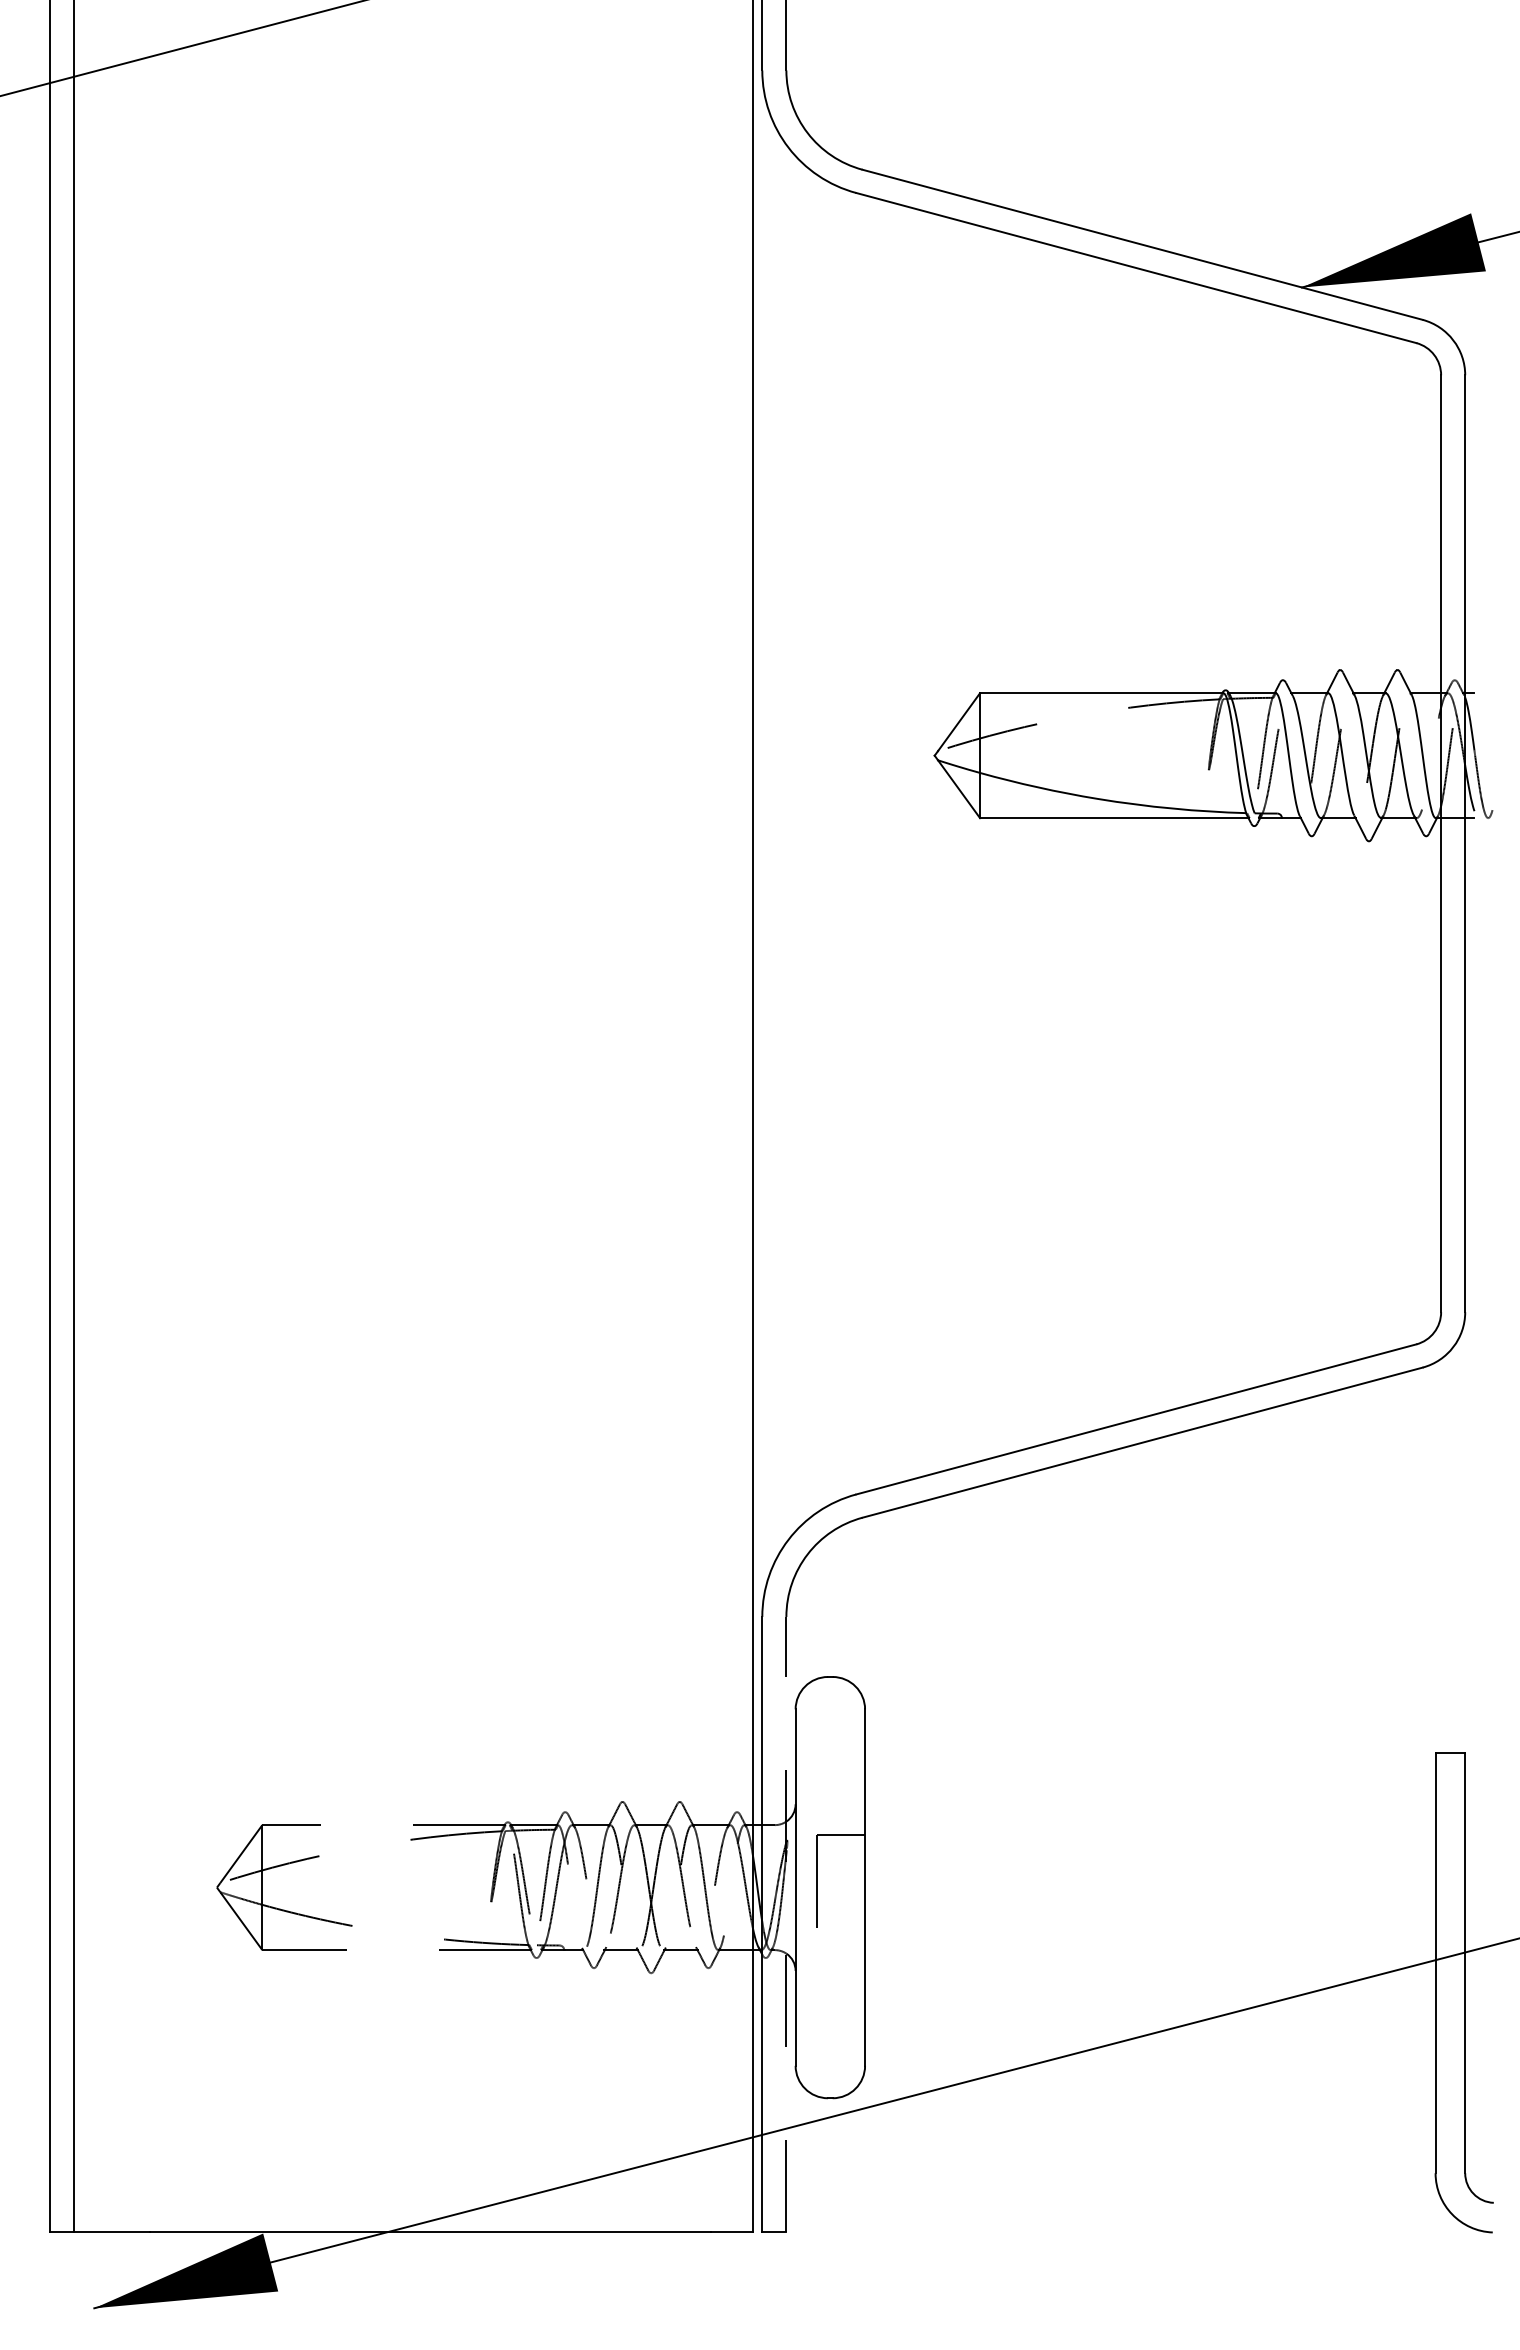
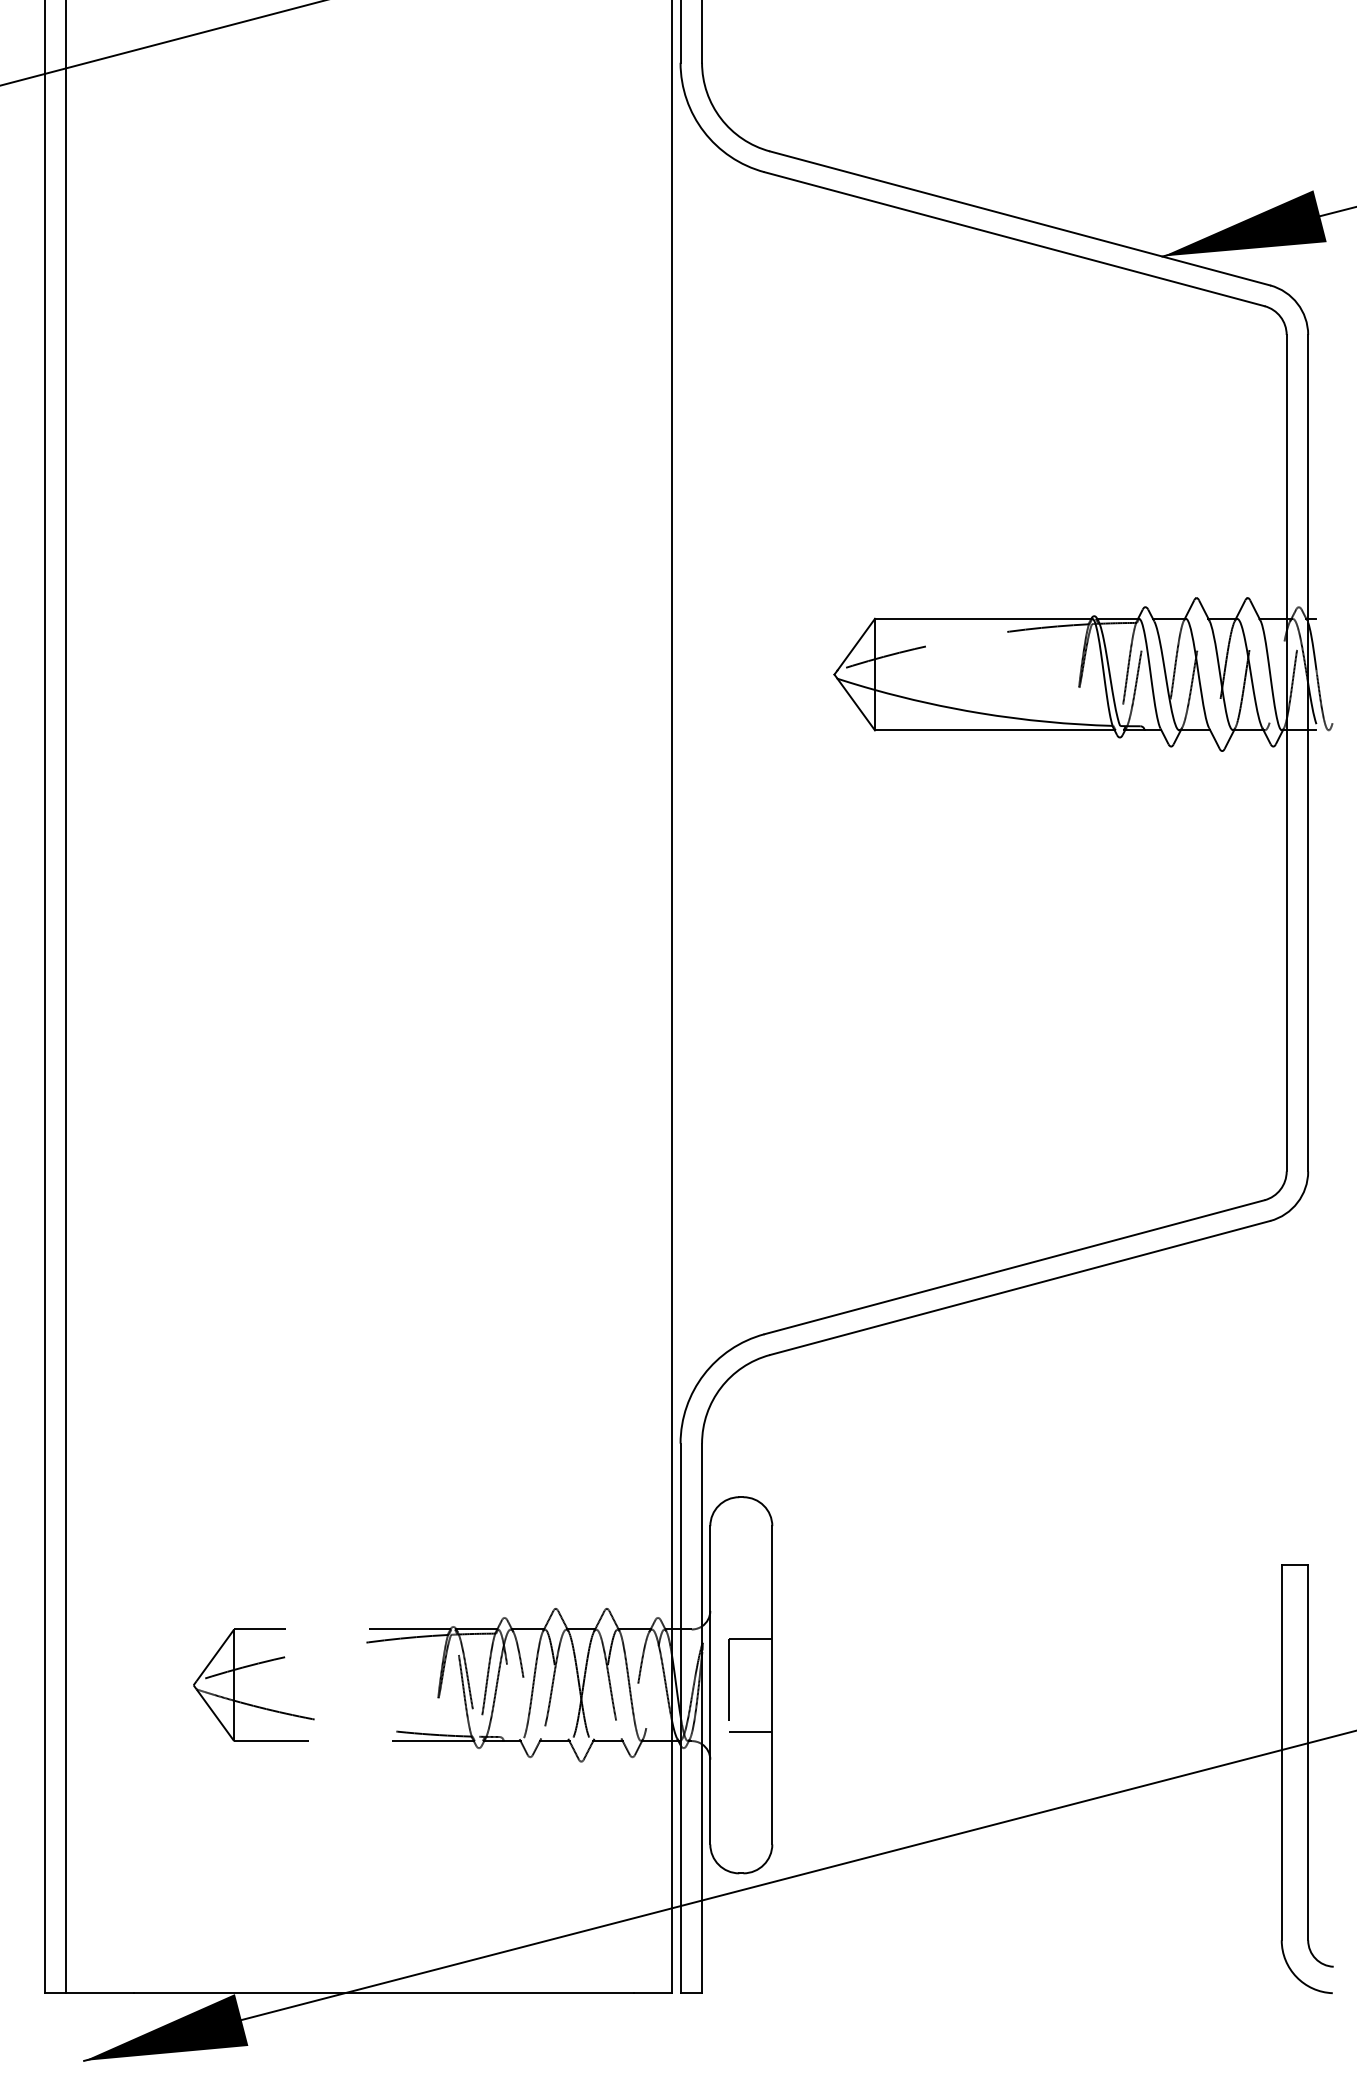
line: (786, 1924) -> (702, 1718), dashed -> solid
line: (840, 1939) -> (750, 1731), added

